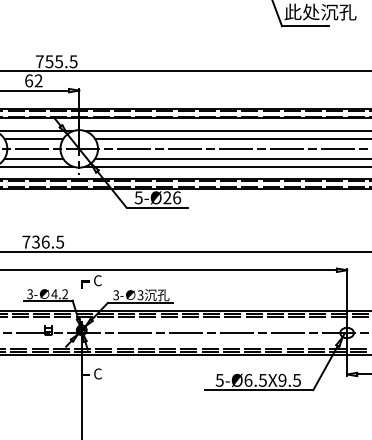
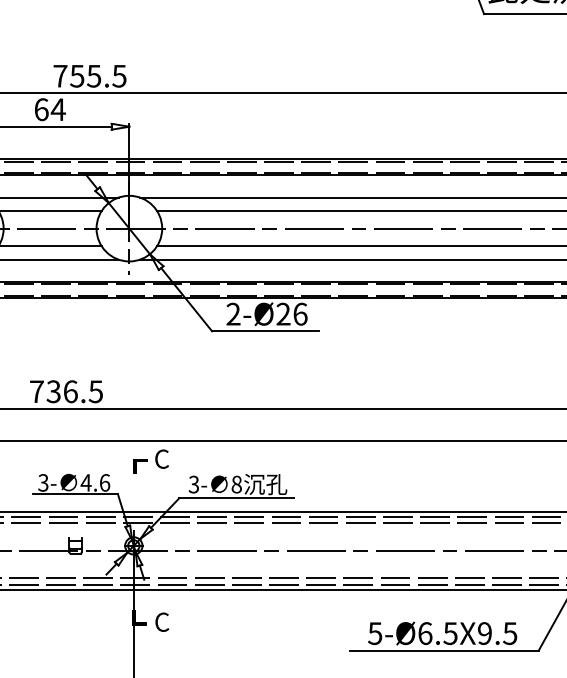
text: (38, 80) -> (58, 109), 62 -> 64
text: (138, 197) -> (233, 313), 5-Ø26 -> 2-Ø26
text: (65, 294) -> (105, 483), 4.2 -> 4.6
text: (140, 295) -> (236, 485), 3 -> 8

